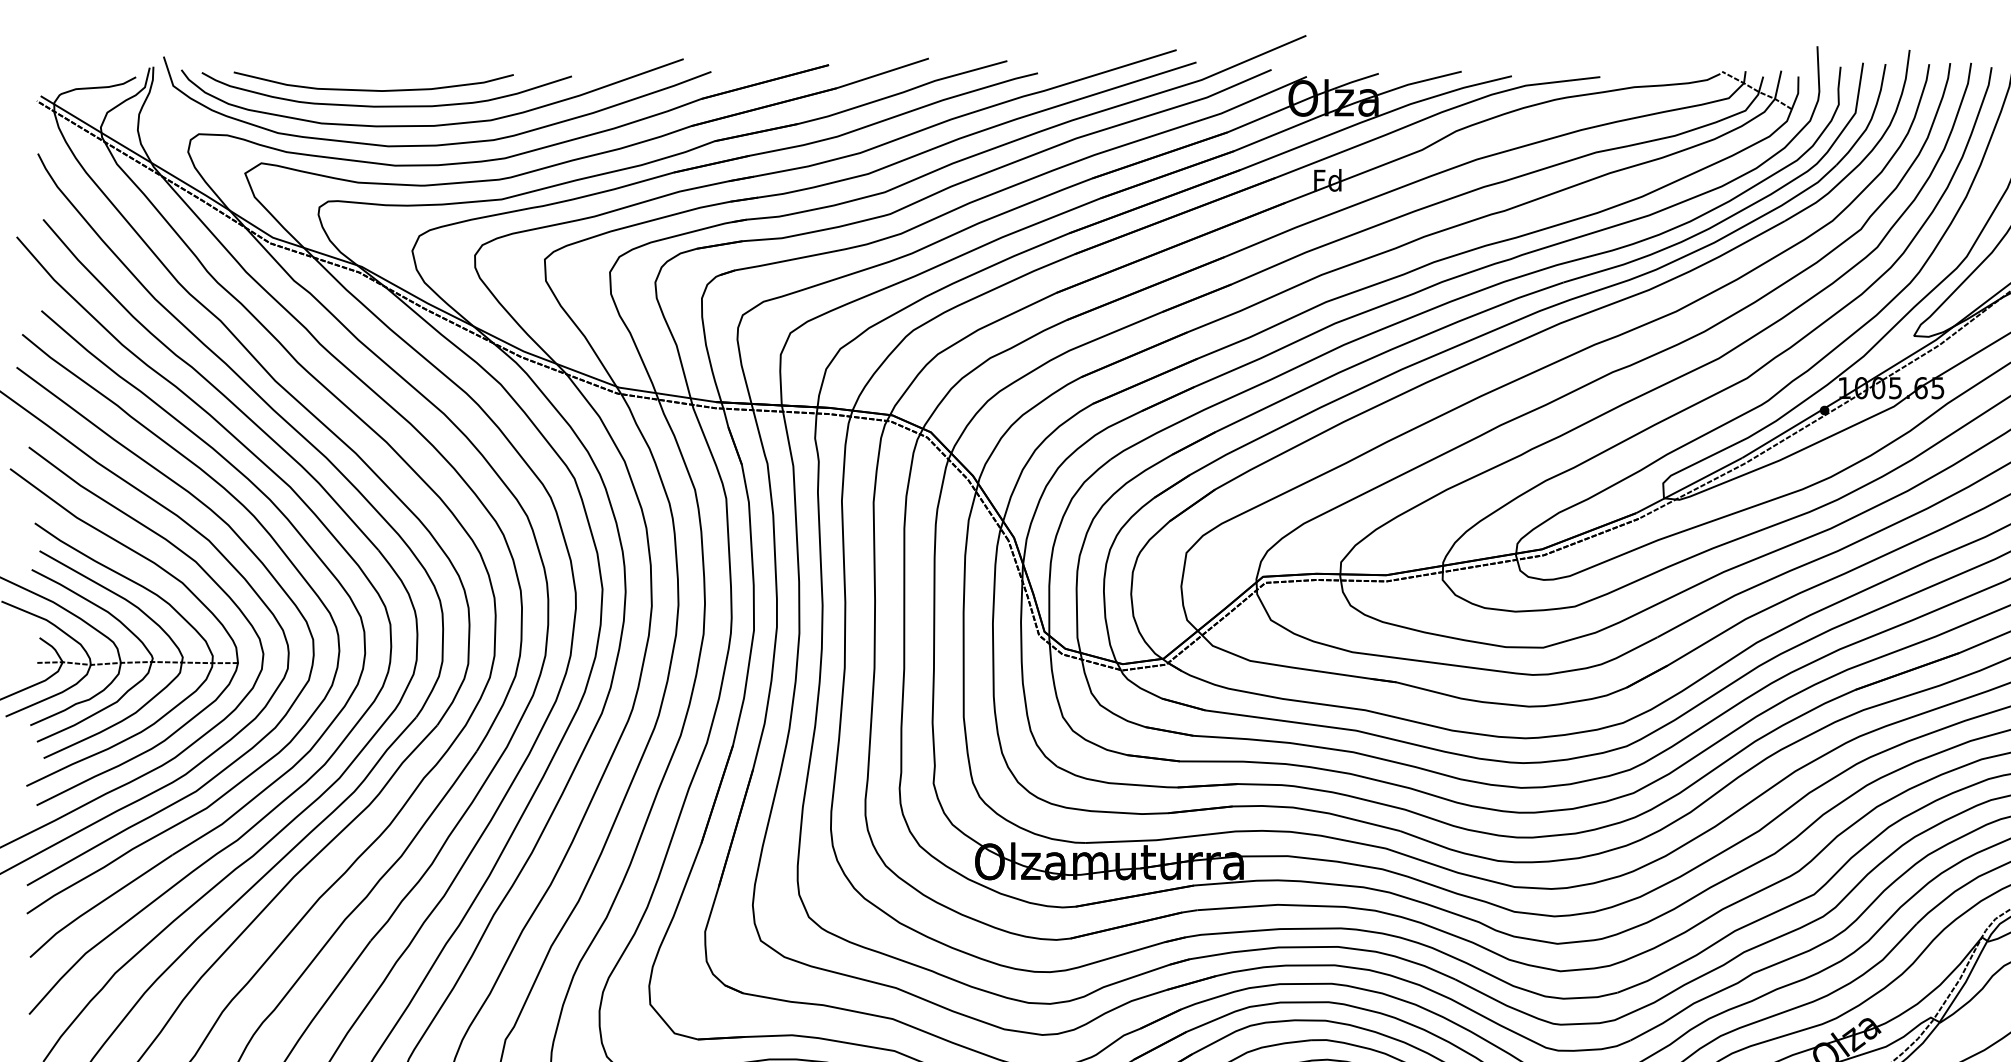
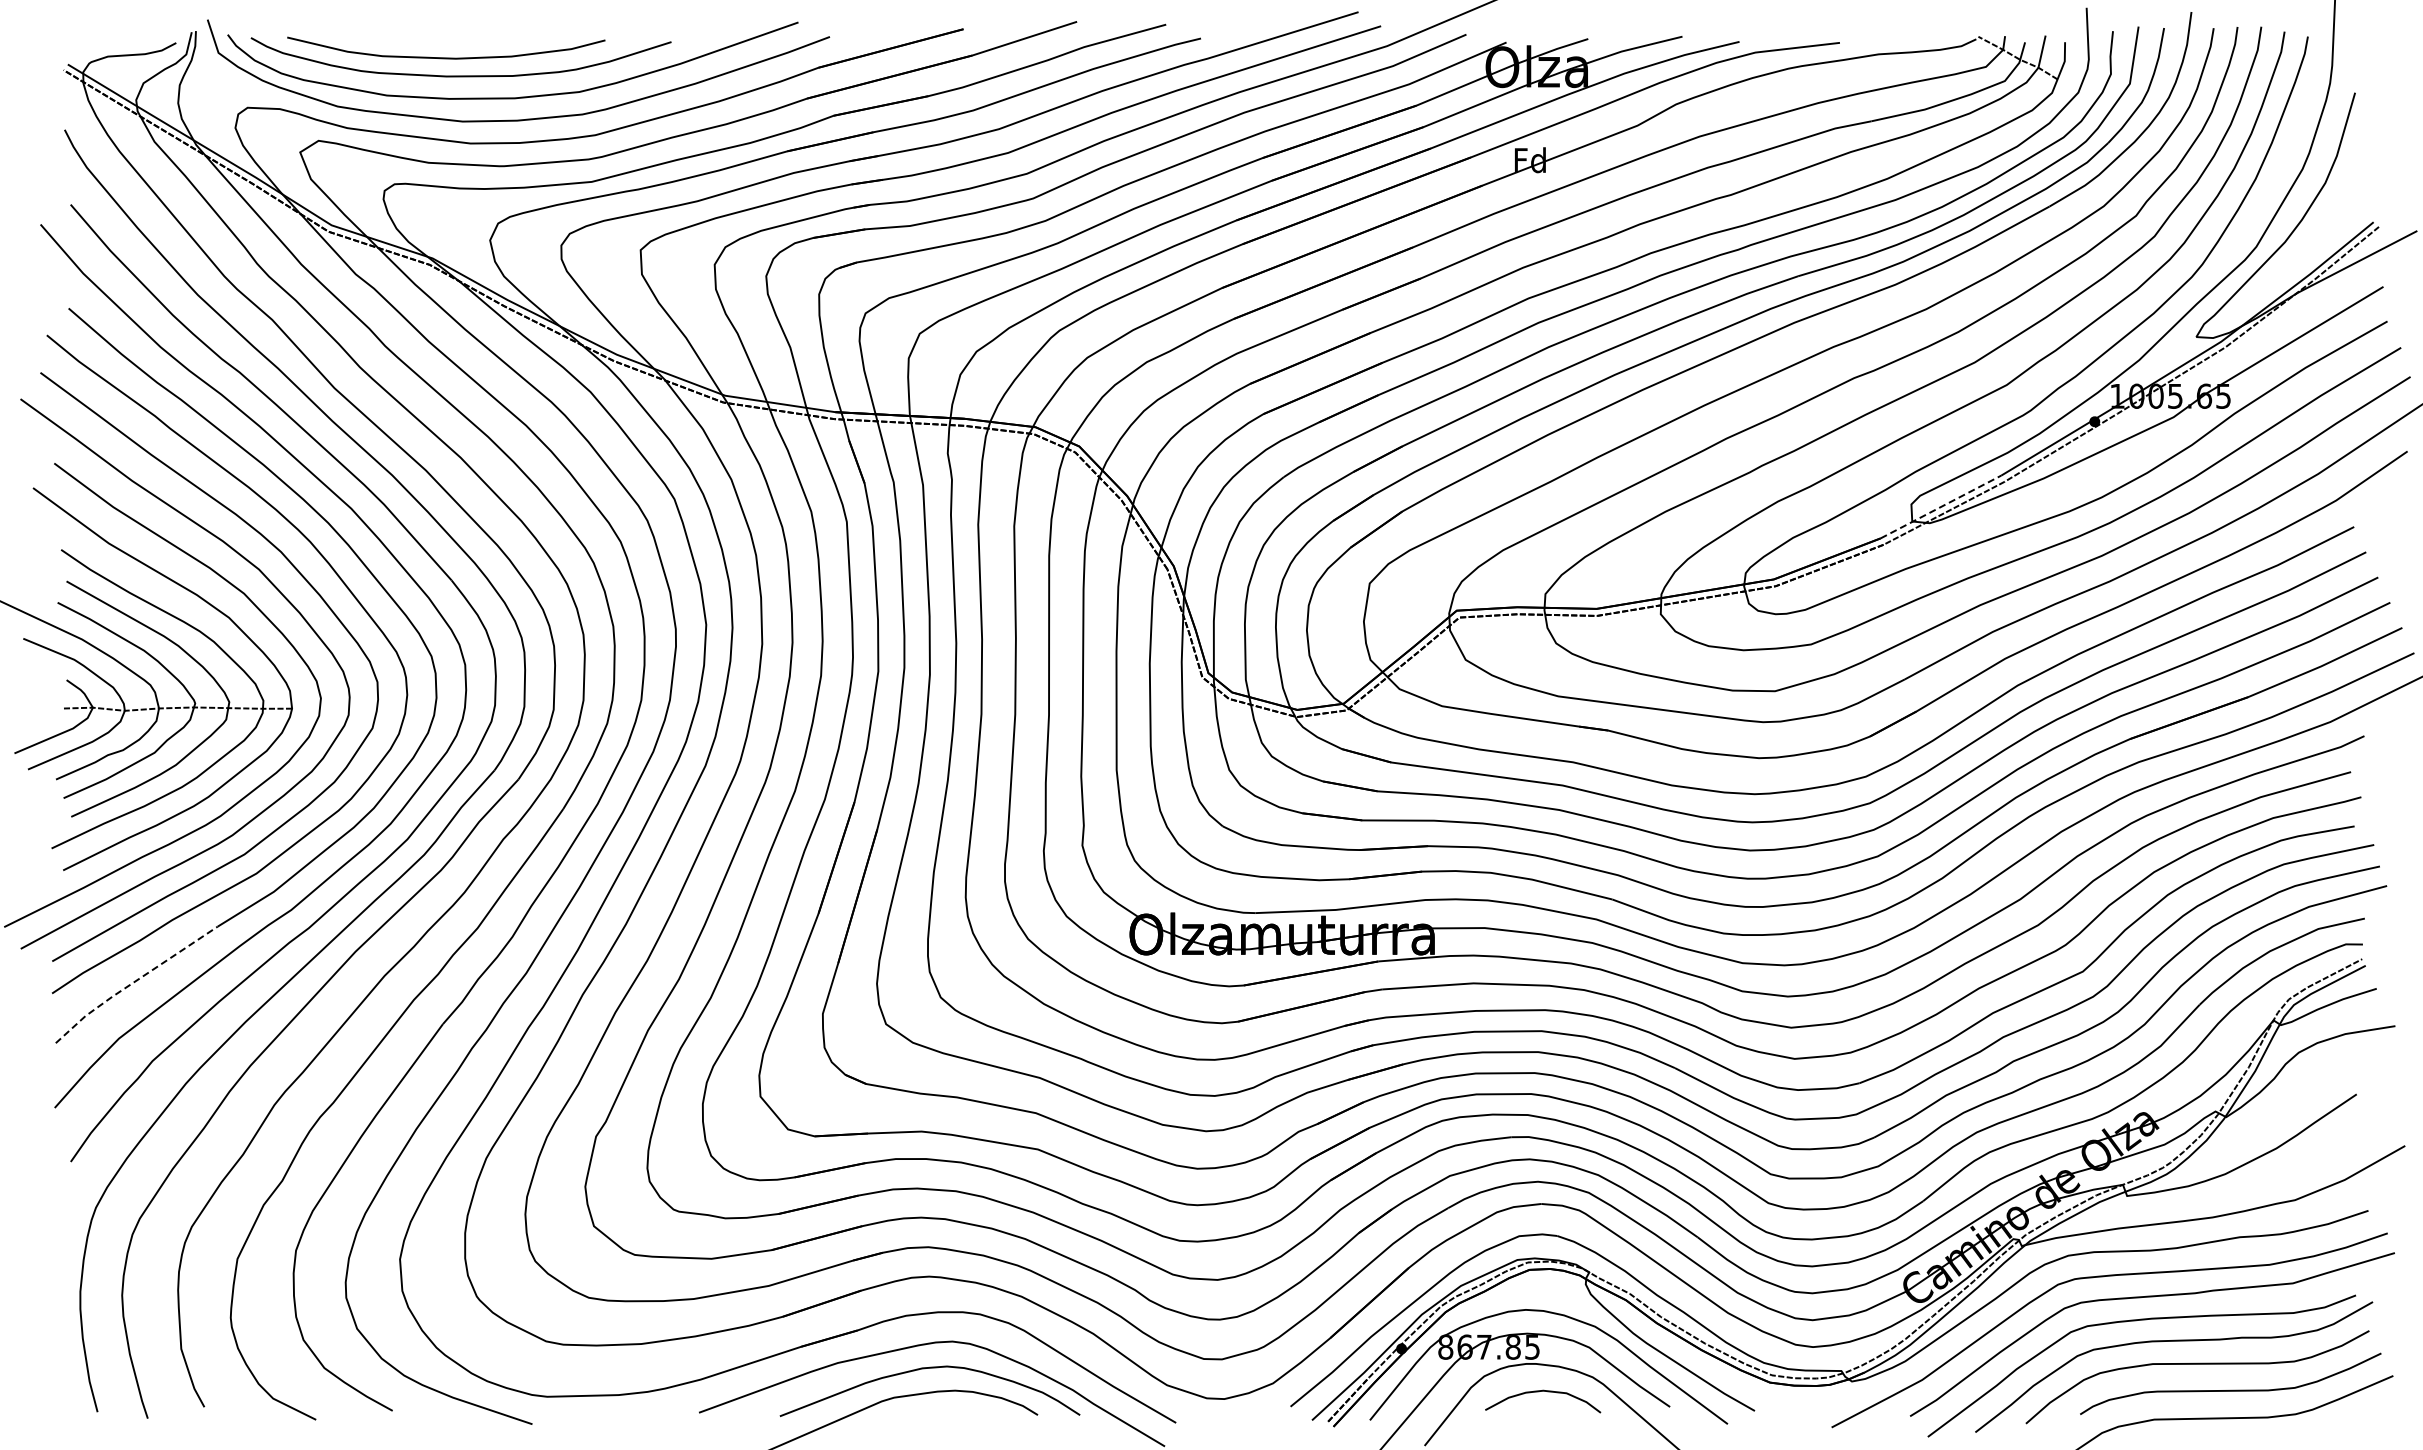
line: (1688, 486) -> (1940, 507), solid -> dashed
line: (98, 904) -> (133, 982), solid -> dashed

